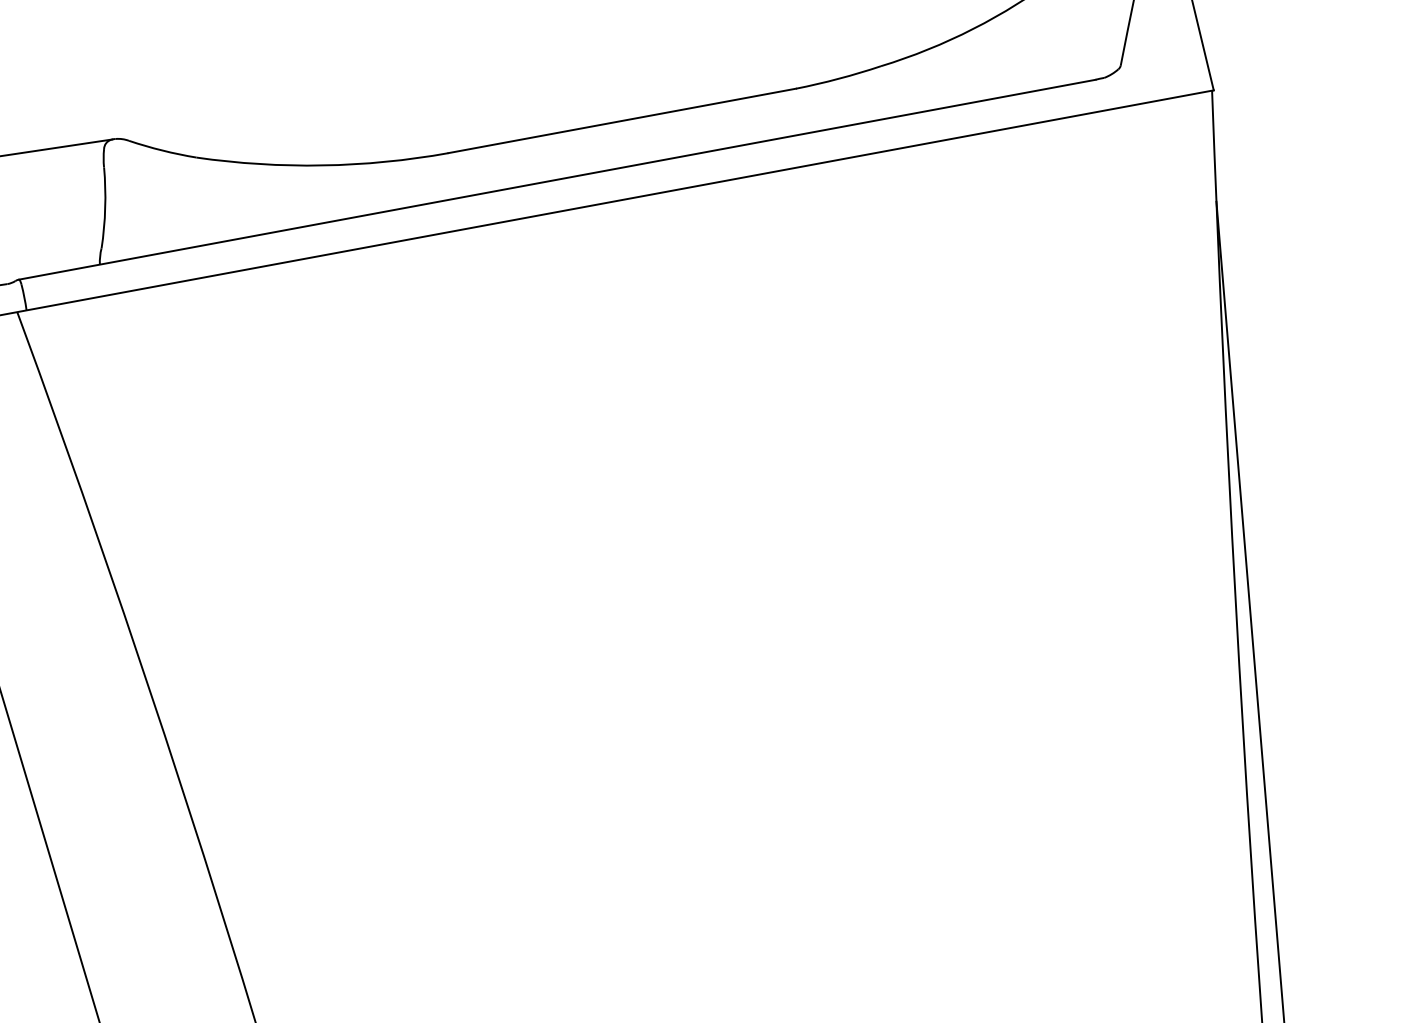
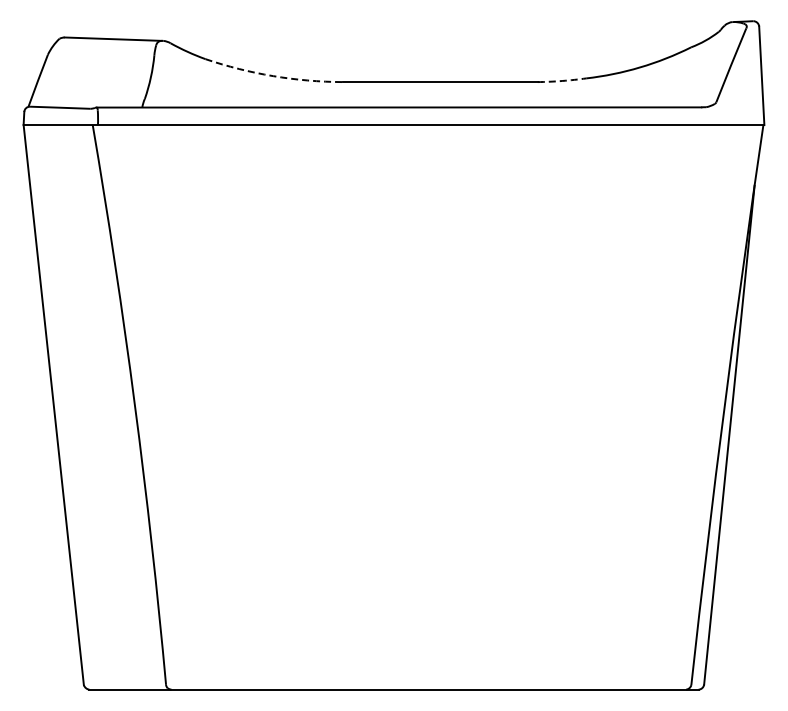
arc: (839, 79) -> (562, 81), solid -> dashed
arc: (323, 166) -> (273, 76), solid -> dashed

